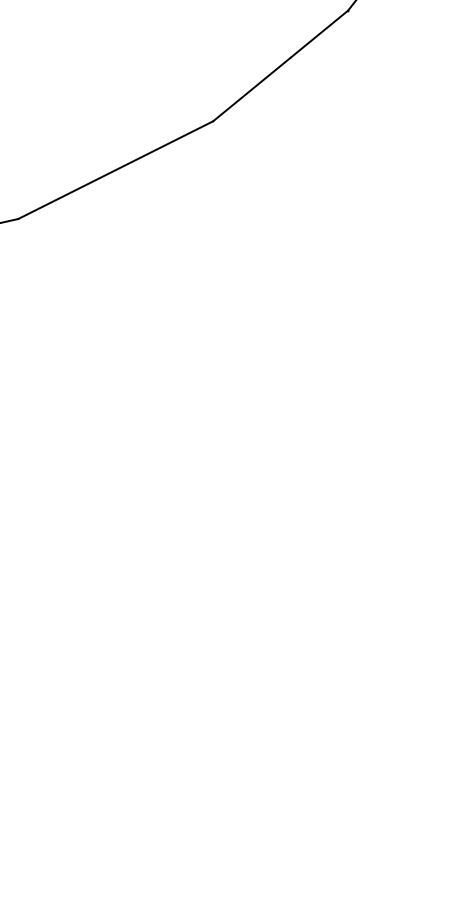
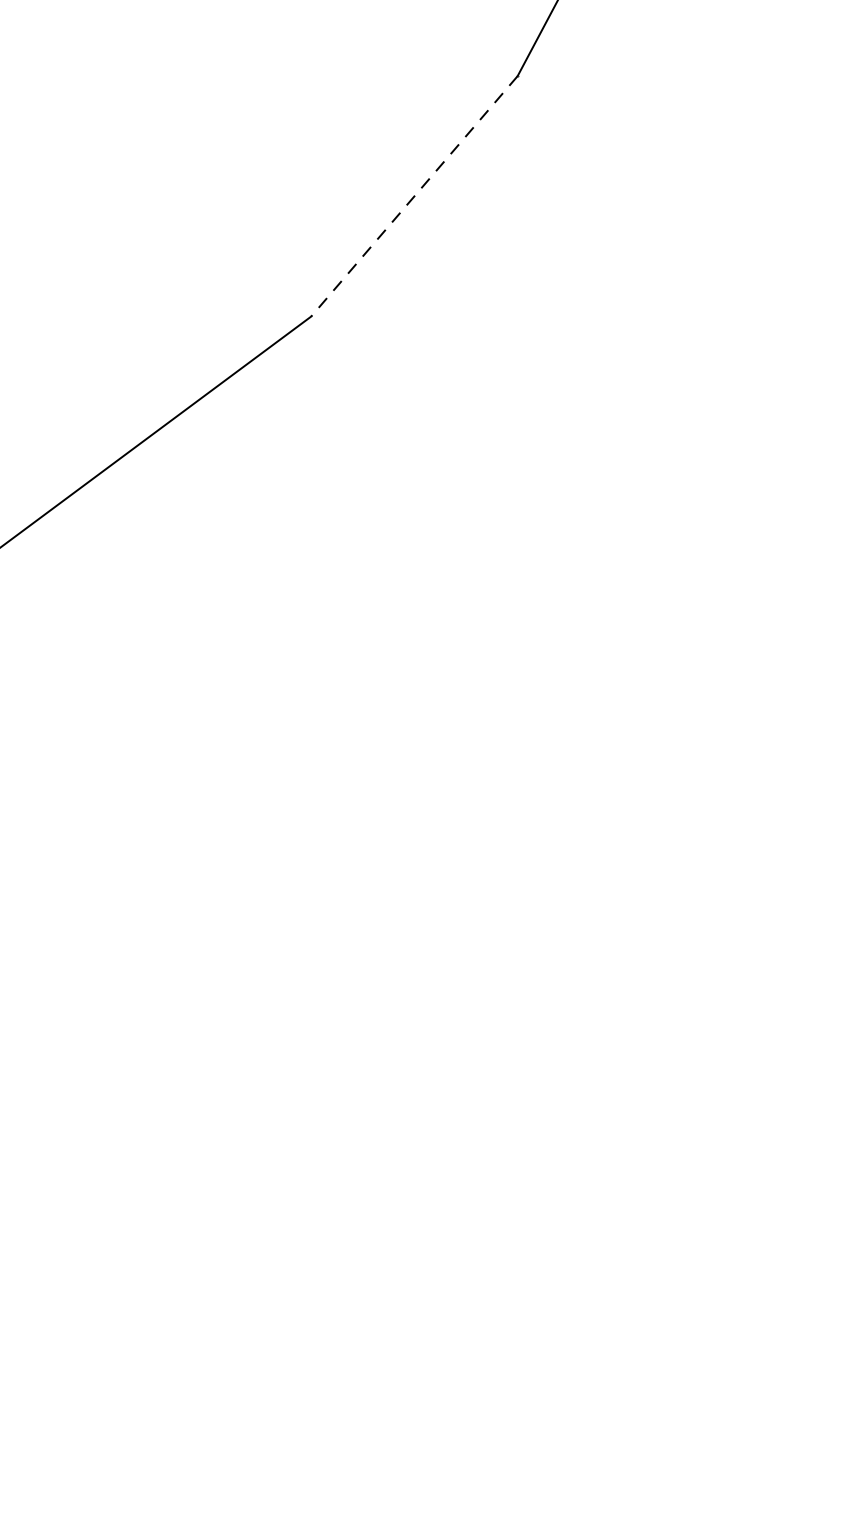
line: (280, 66) -> (414, 197), solid -> dashed

